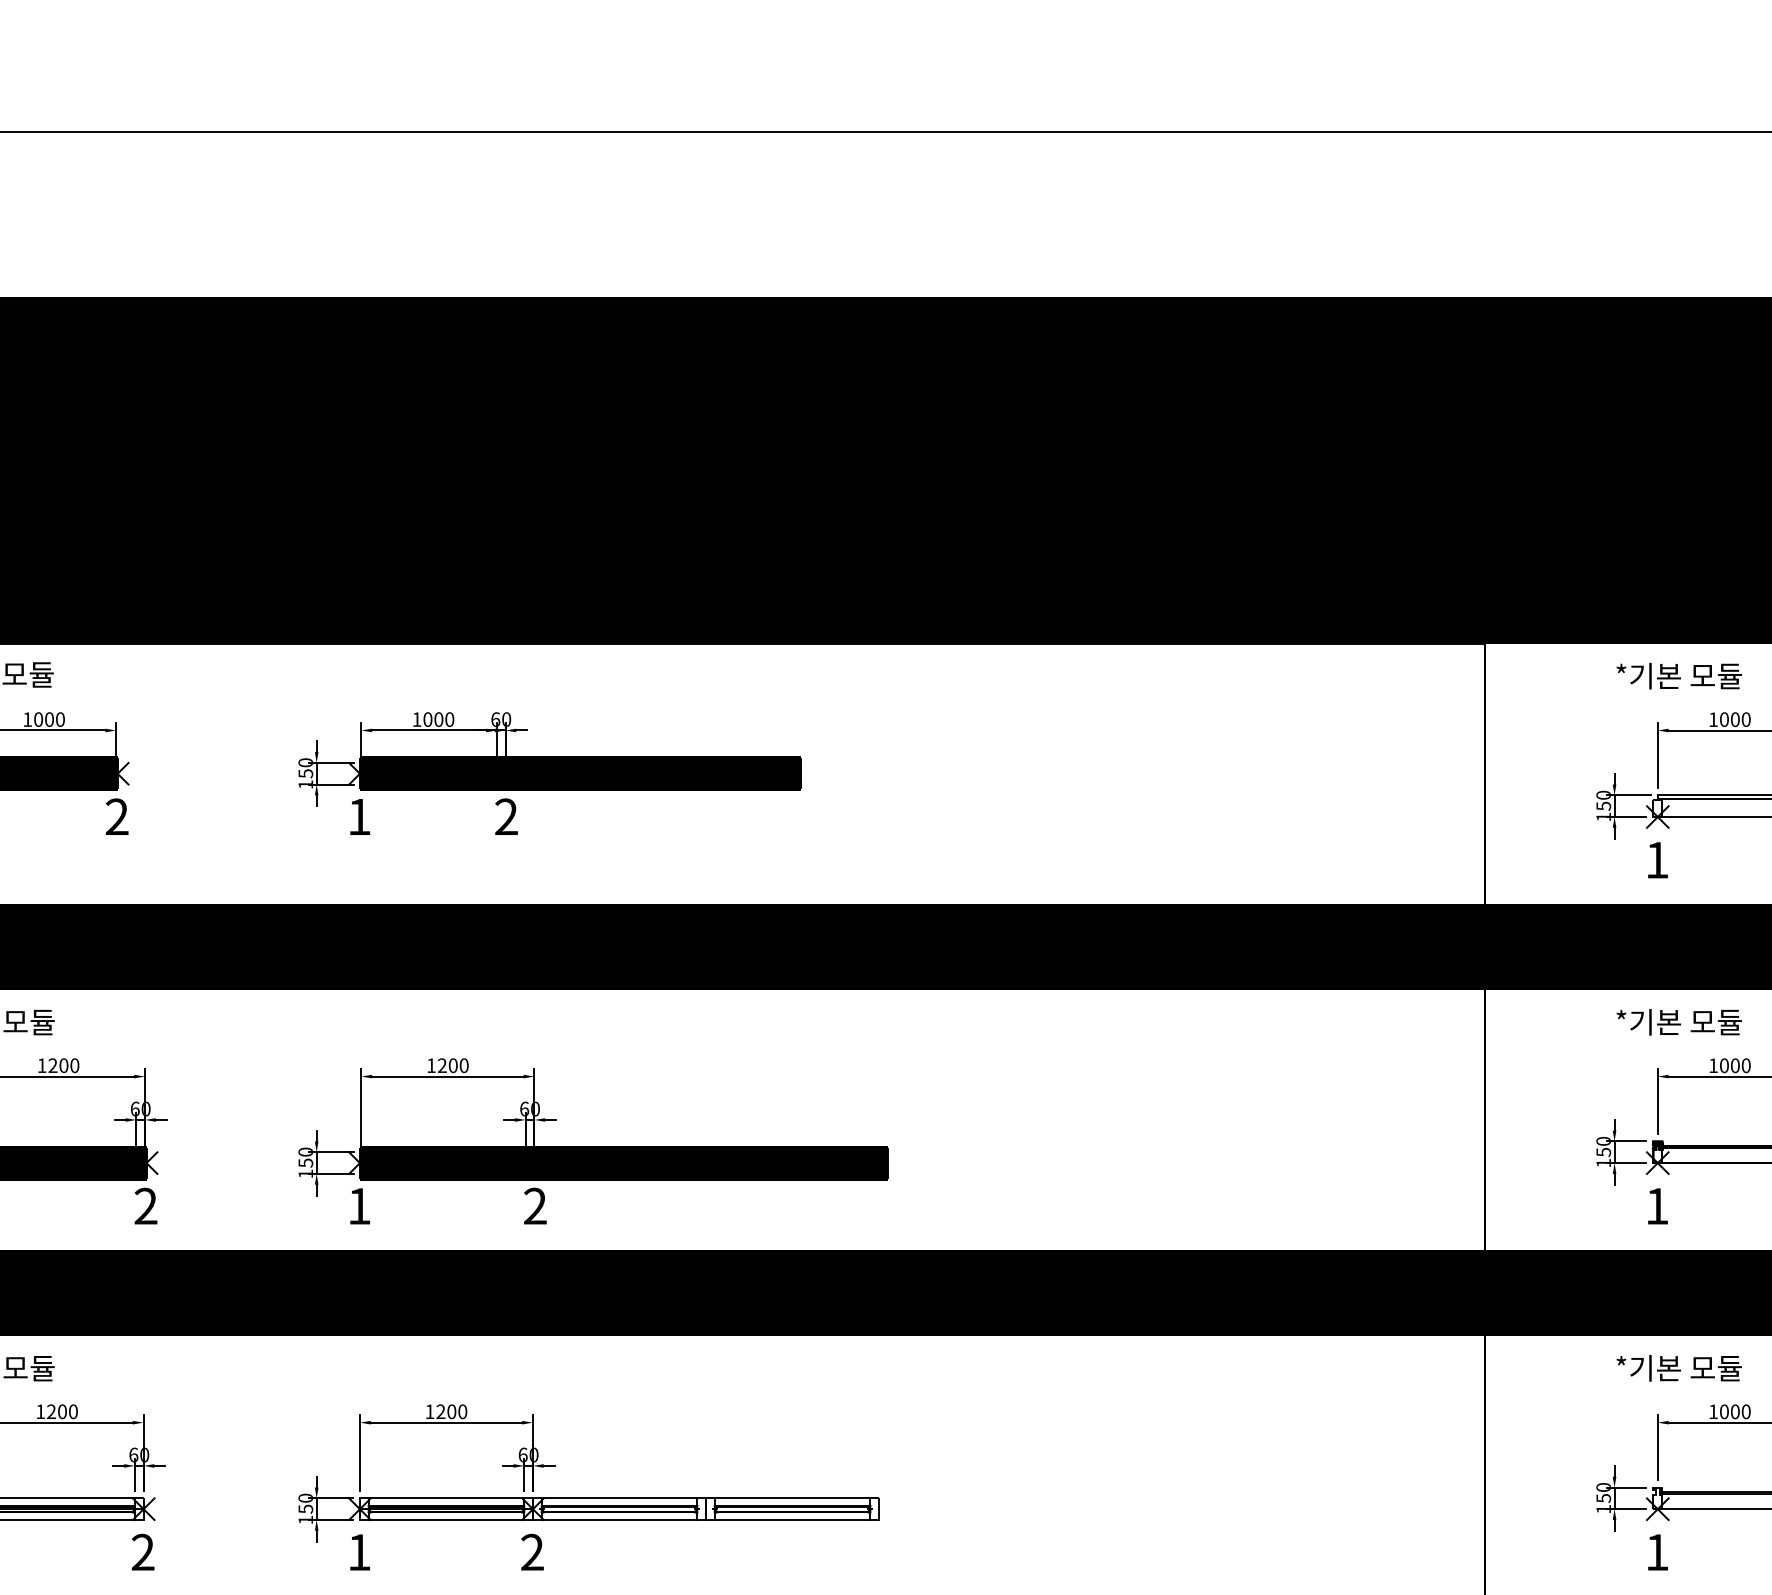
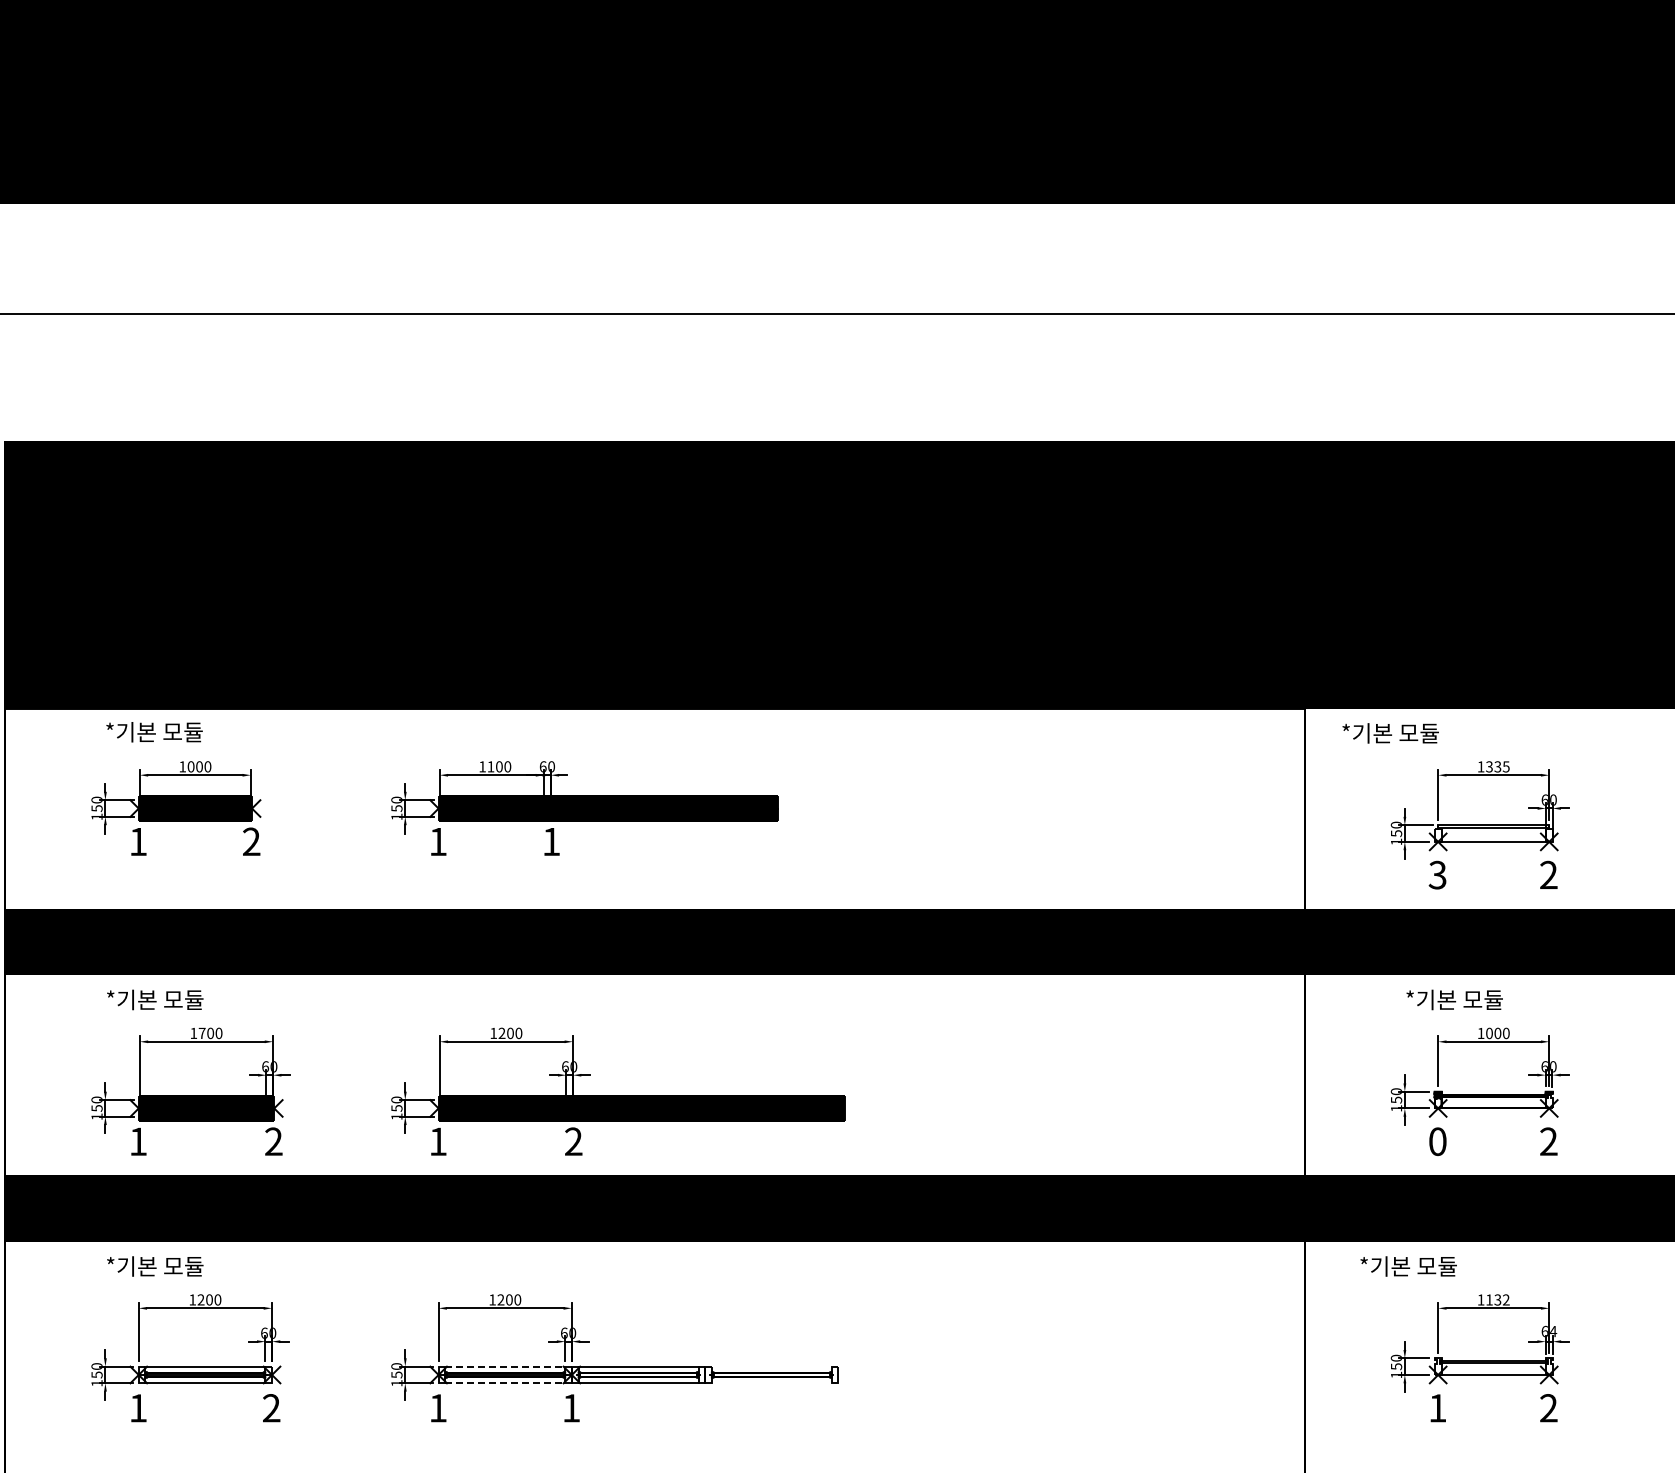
text: (1678, 676) -> (1390, 733), moved
text: (427, 719) -> (490, 766), 1000 -> 1100
text: (1734, 719) -> (1497, 766), 1000 -> 1335
text: (506, 816) -> (551, 841), 2 -> 1
text: (1656, 859) -> (1437, 874), 1 -> 3
text: (52, 1064) -> (201, 1032), 1200 -> 1700
text: (1656, 1206) -> (1437, 1141), 1 -> 0
text: (1678, 1368) -> (1408, 1266), moved
text: (1734, 1411) -> (1497, 1299), 1000 -> 1132
line: (446, 1498) -> (505, 1366), solid -> dashed
line: (792, 1498) -> (771, 1366), removed
line: (446, 1520) -> (505, 1383), solid -> dashed
line: (792, 1520) -> (771, 1383), removed
text: (532, 1552) -> (571, 1408), 2 -> 1

